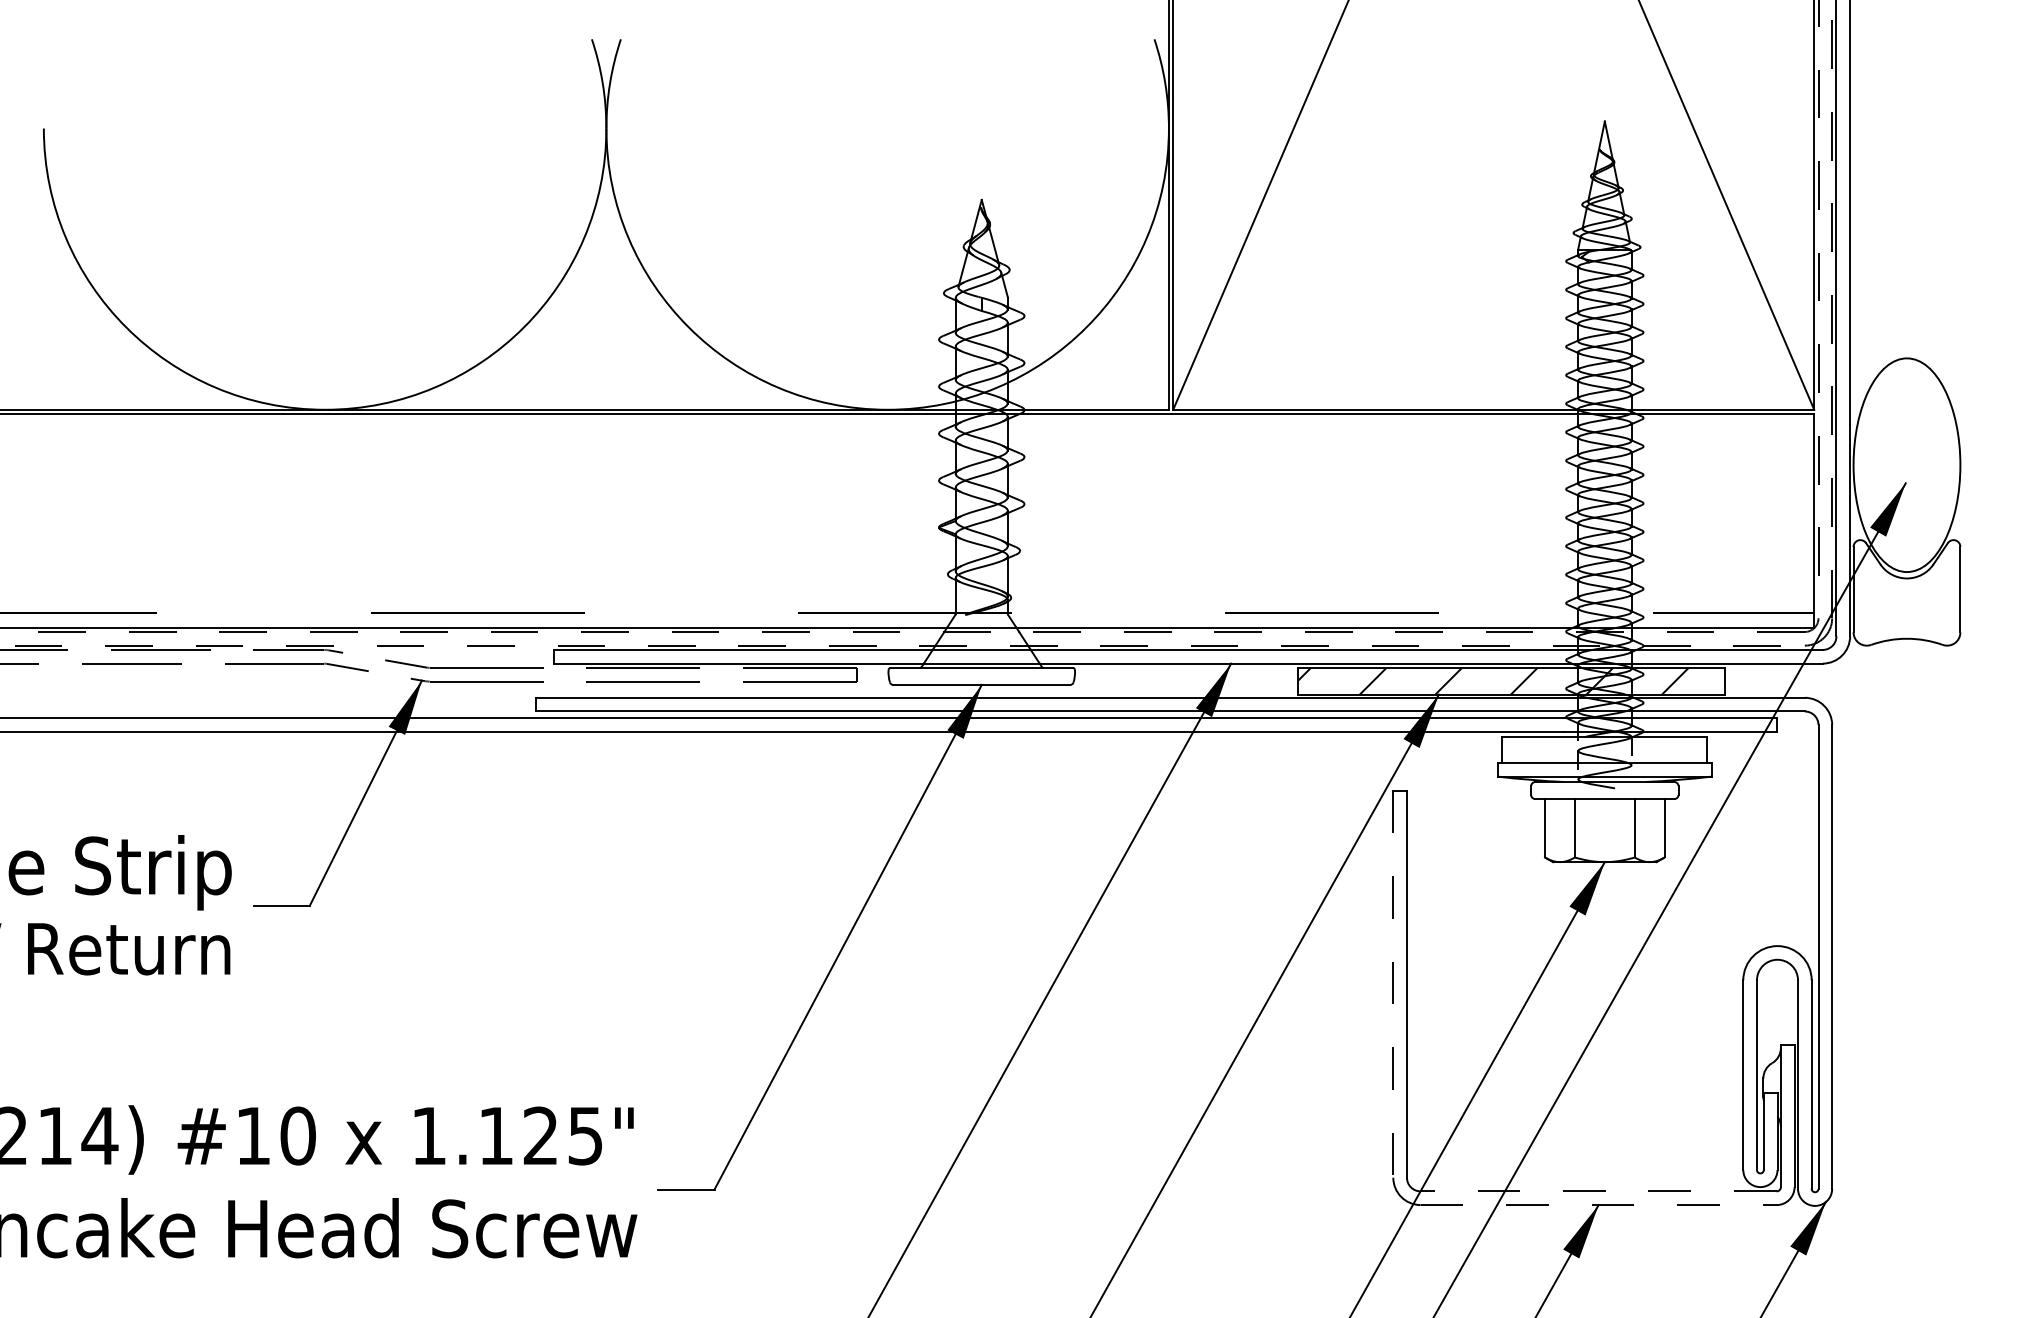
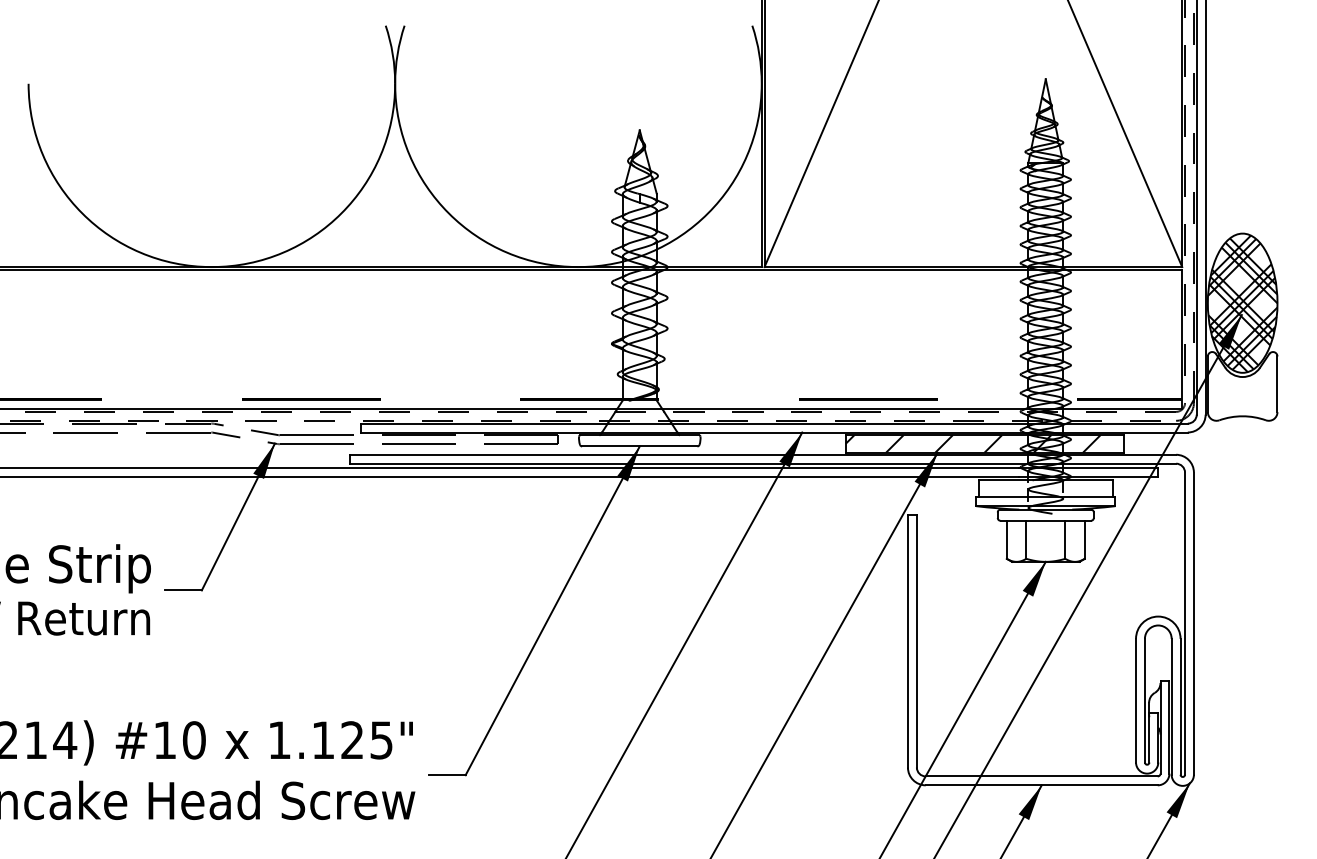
hatch: (1906, 465) -> (1242, 303), added
line: (1392, 984) -> (907, 641), dashed -> solid
line: (1598, 1191) -> (1041, 776), dashed -> solid
line: (1598, 1205) -> (1041, 785), dashed -> solid

